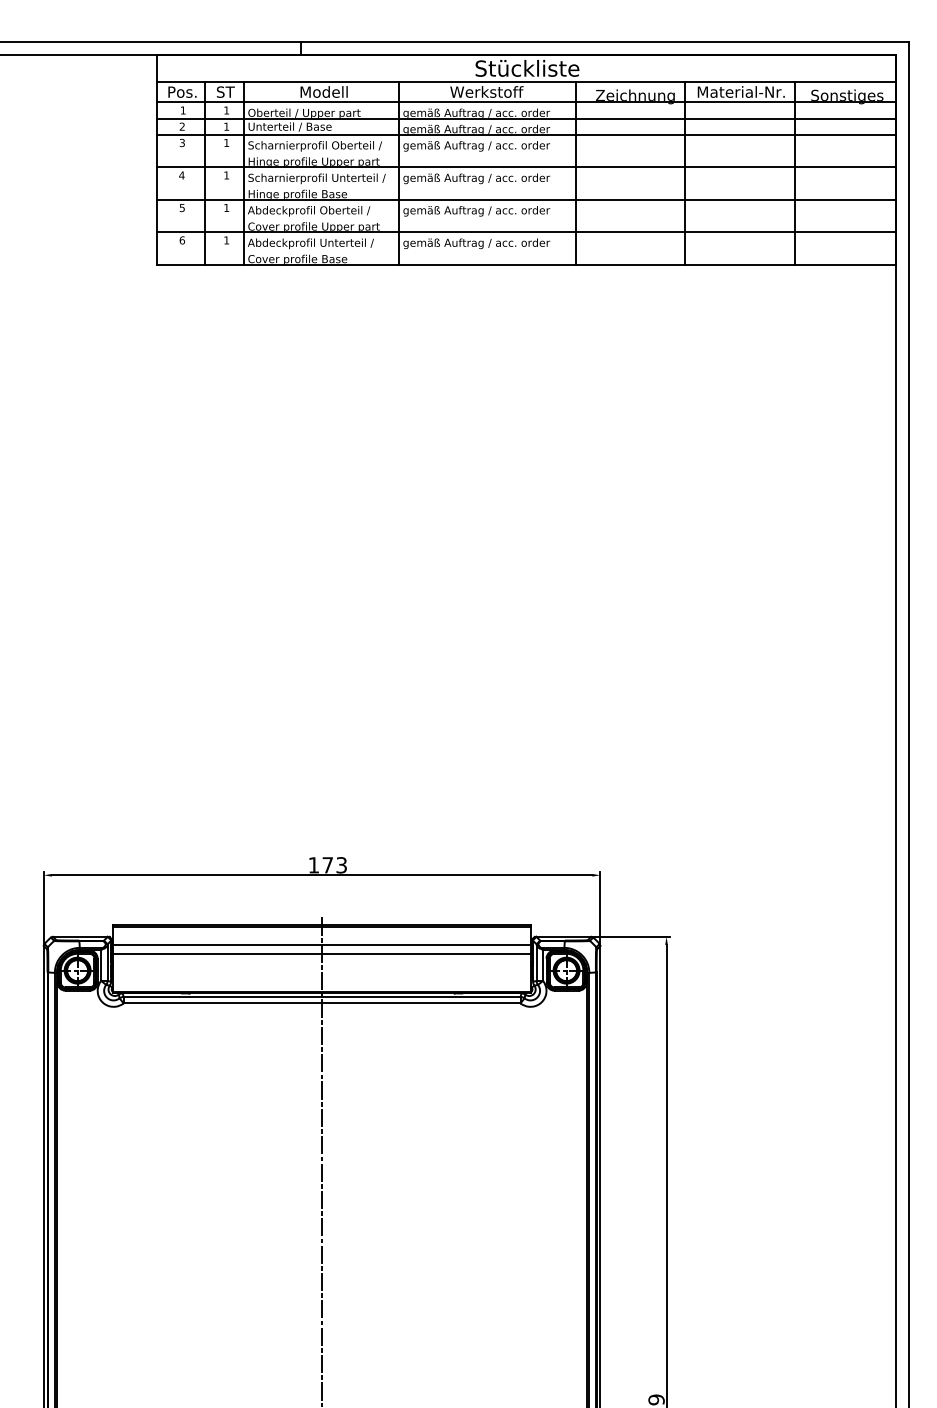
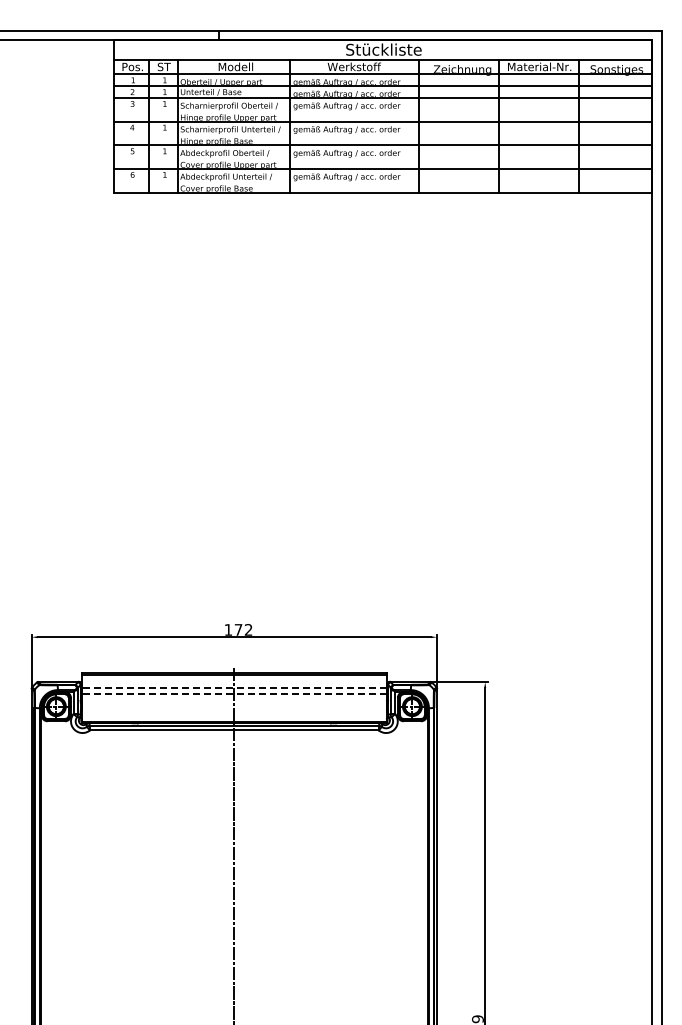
text: (341, 864) -> (248, 629), 173 -> 172
line: (320, 945) -> (233, 688), solid -> dashed
line: (320, 953) -> (233, 694), solid -> dashed

